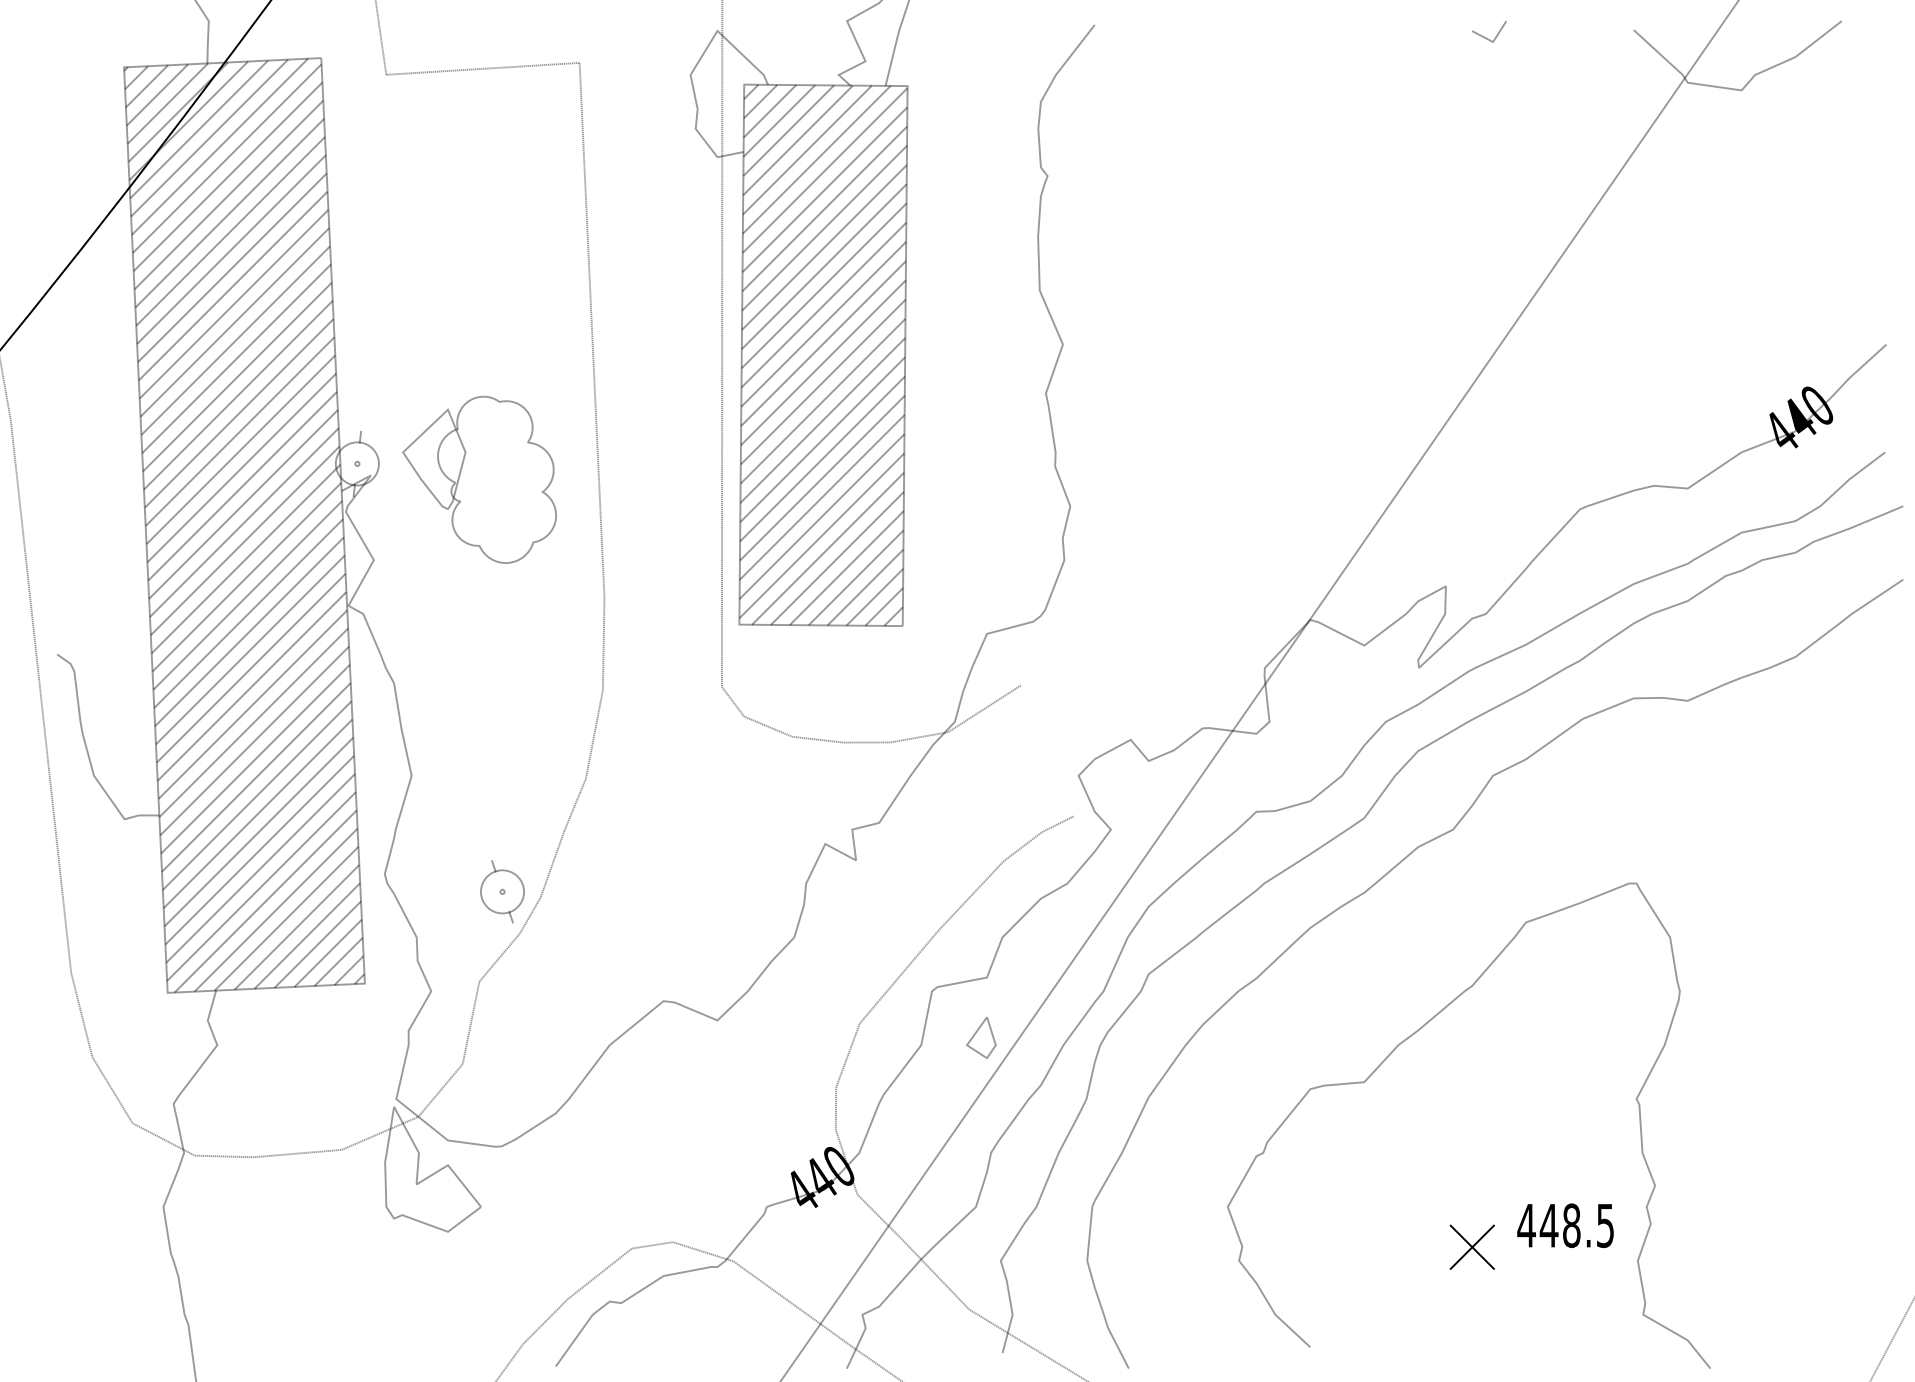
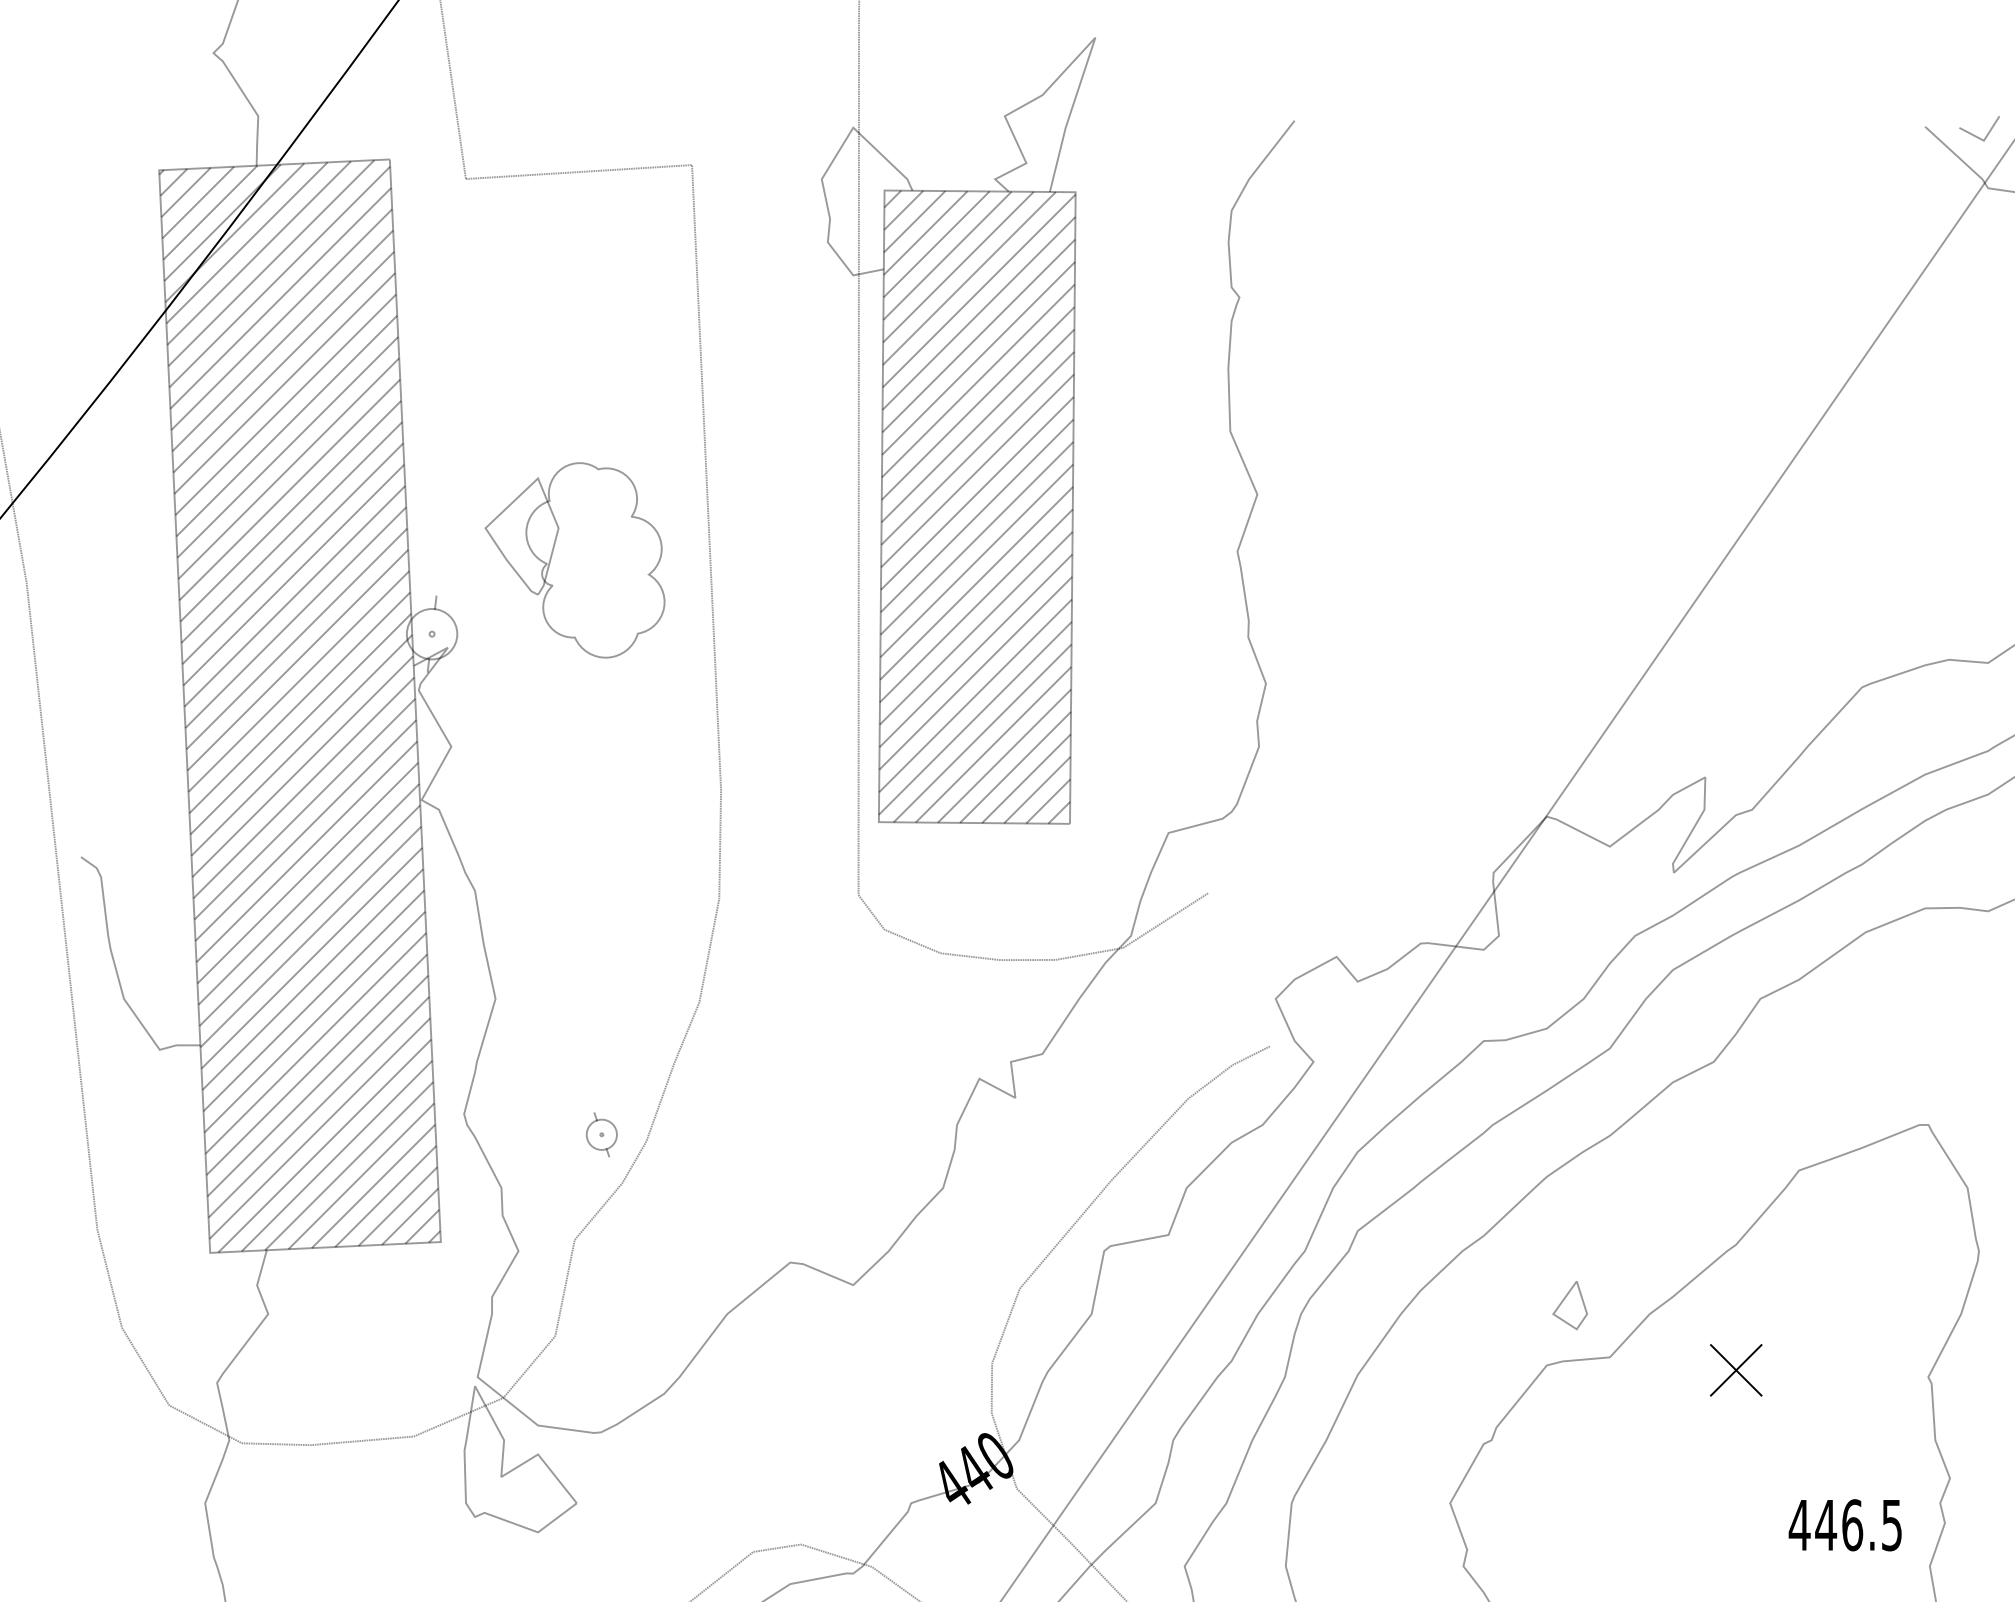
line: (1486, 37) -> (1976, 135), moved
part: (479, 479) -> (574, 559), moved
part: (502, 891) -> (601, 1134), size x0.6
part: (981, 1037) -> (1570, 1305), moved
text: (1571, 1225) -> (1852, 1524), 448.5 -> 446.5
part: (1471, 1246) -> (1735, 1369), moved

